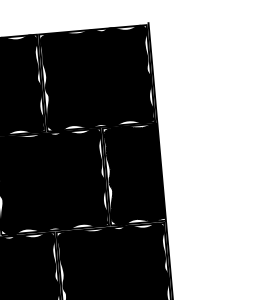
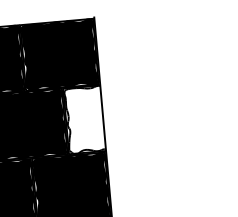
fill: (134, 174) -> (84, 119), removed

